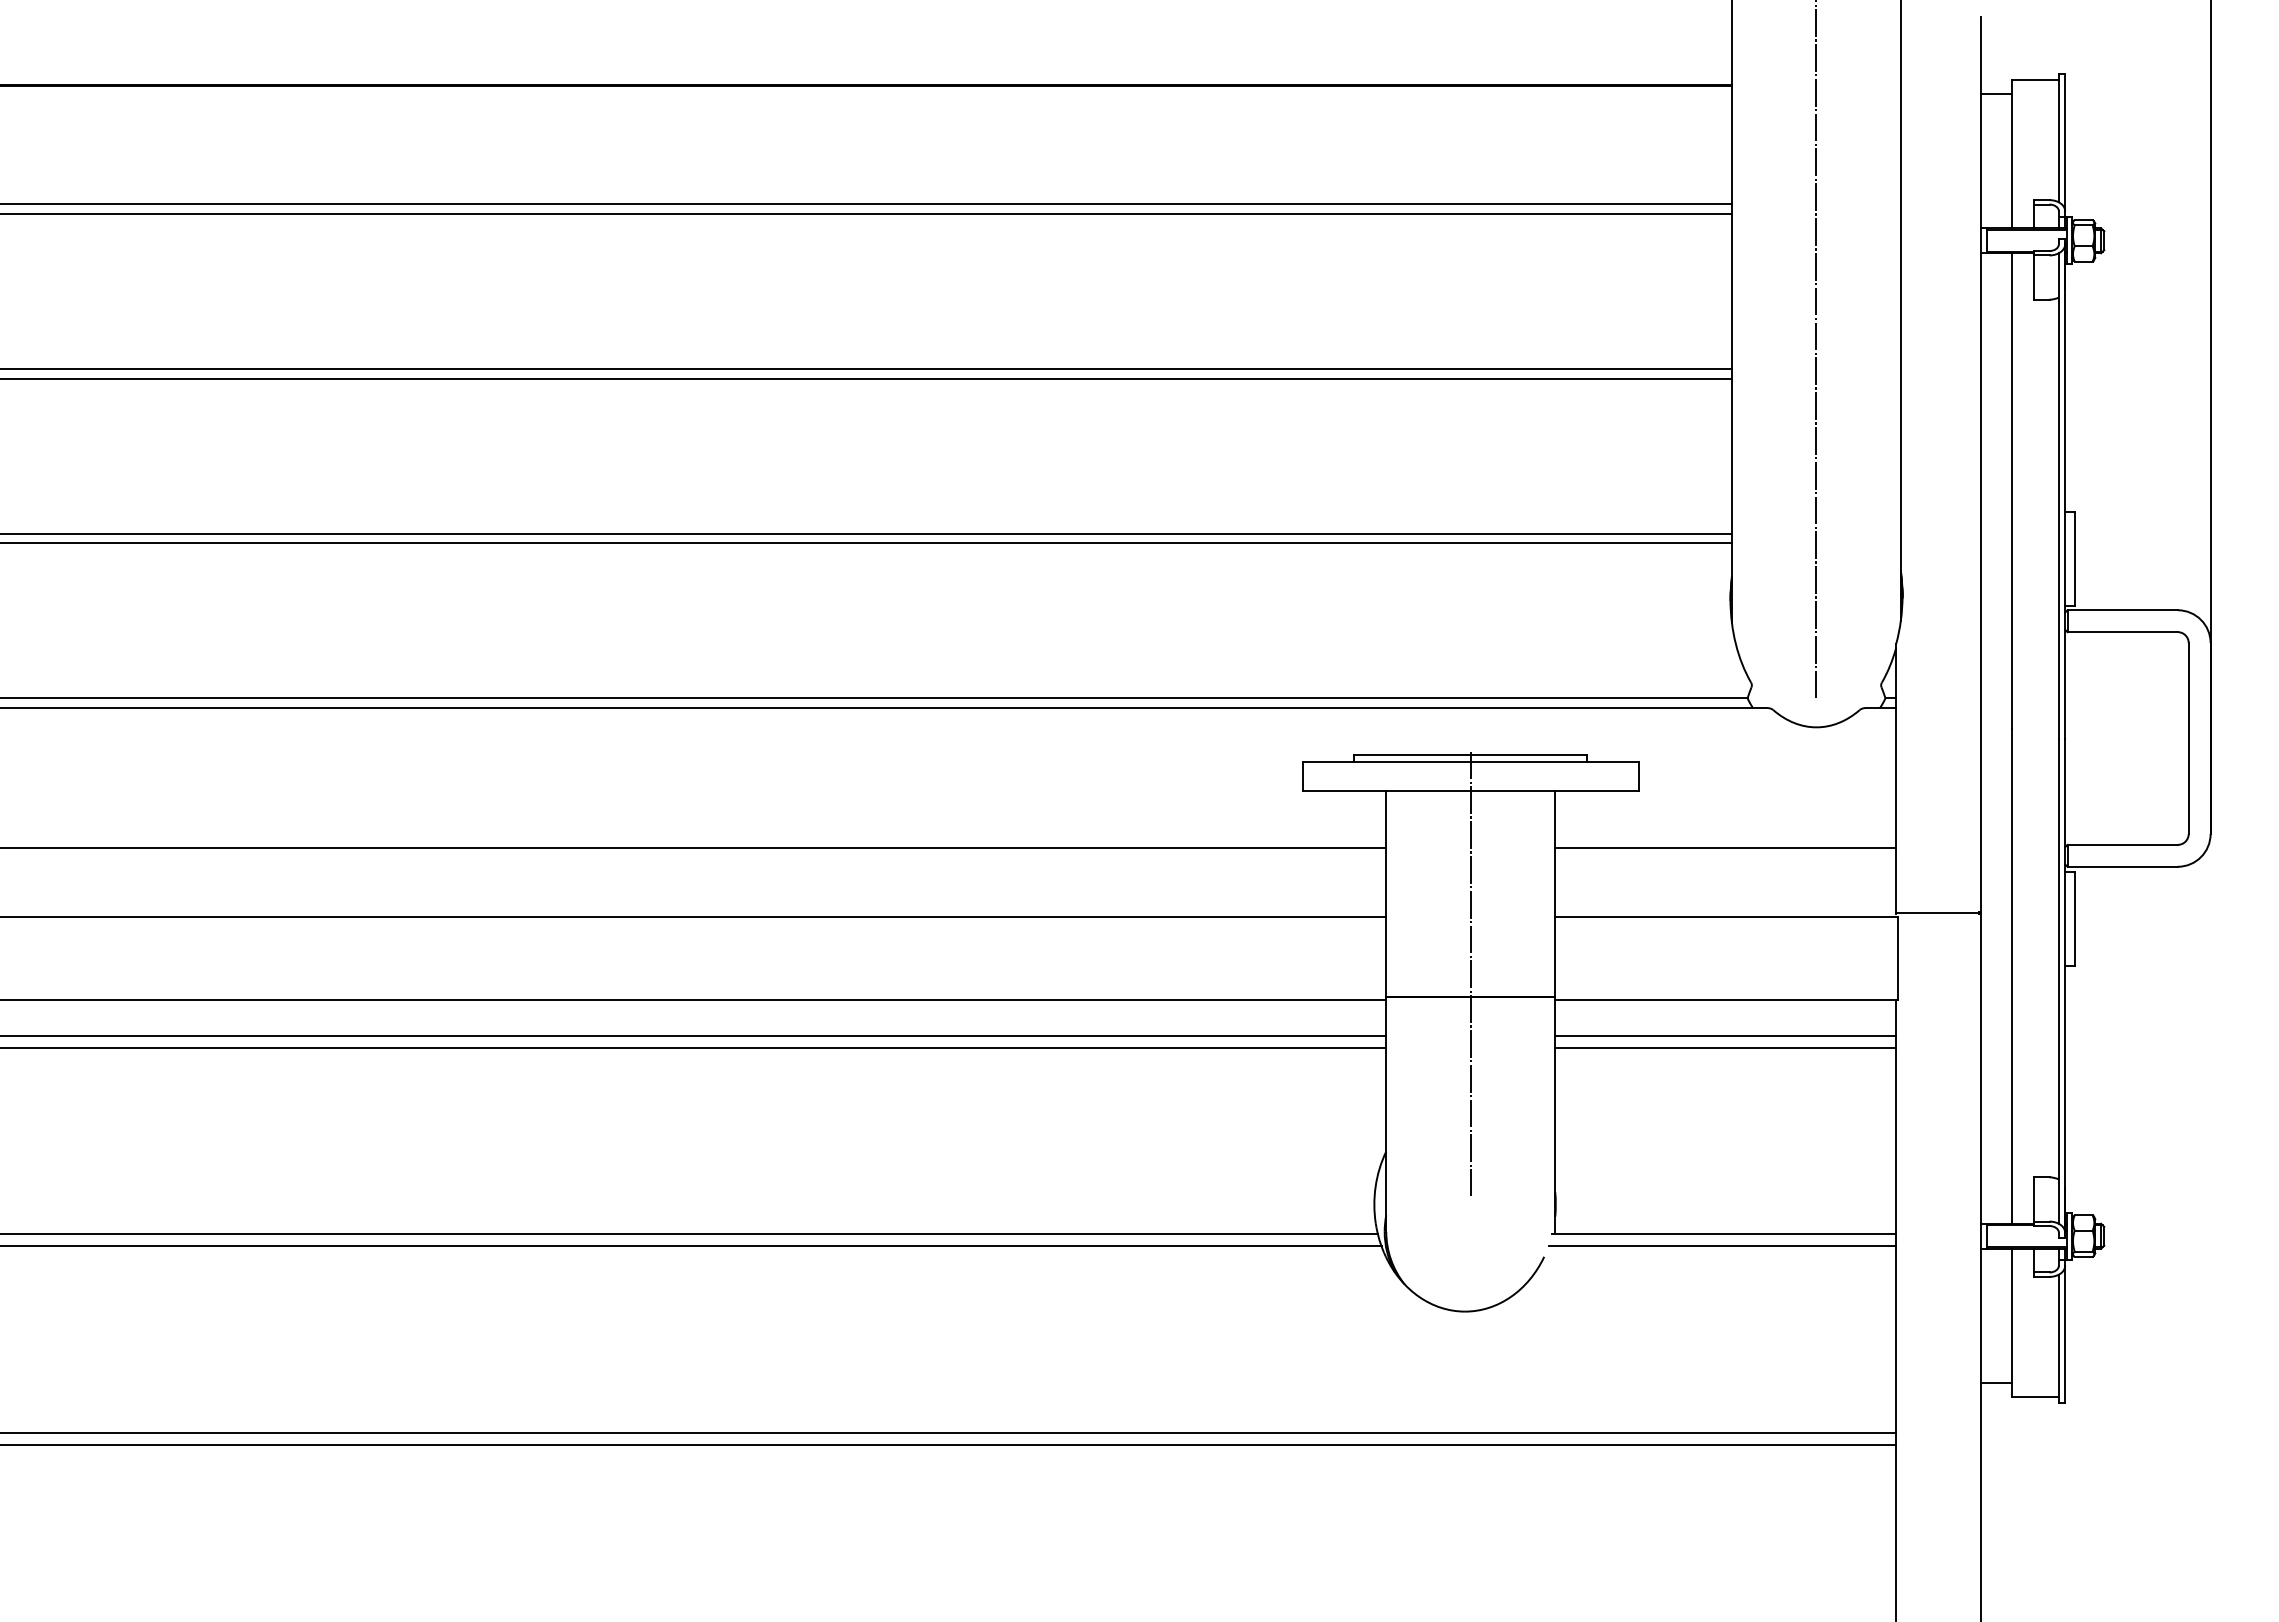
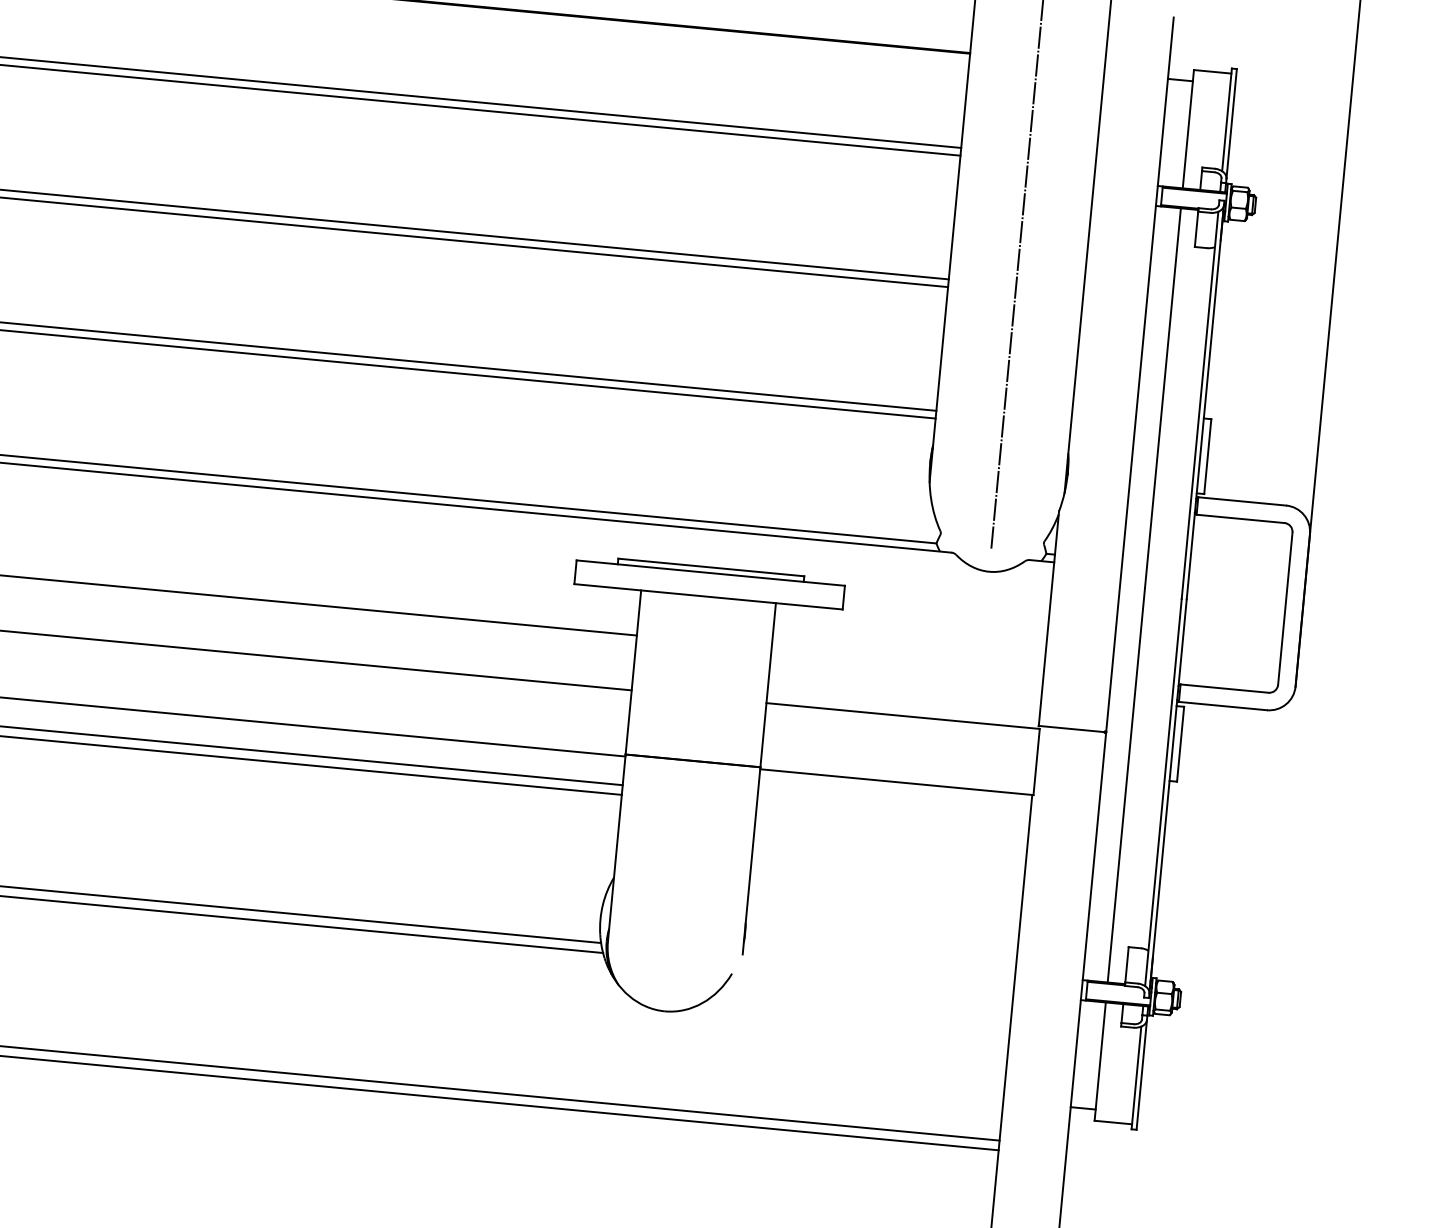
line: (1725, 847) -> (907, 660), removed
line: (1470, 973) -> (694, 742), removed
line: (1725, 1035) -> (893, 810), removed
line: (1725, 1047) -> (892, 820), removed
line: (1724, 1234) -> (877, 969), removed
line: (1722, 1246) -> (875, 978), removed

